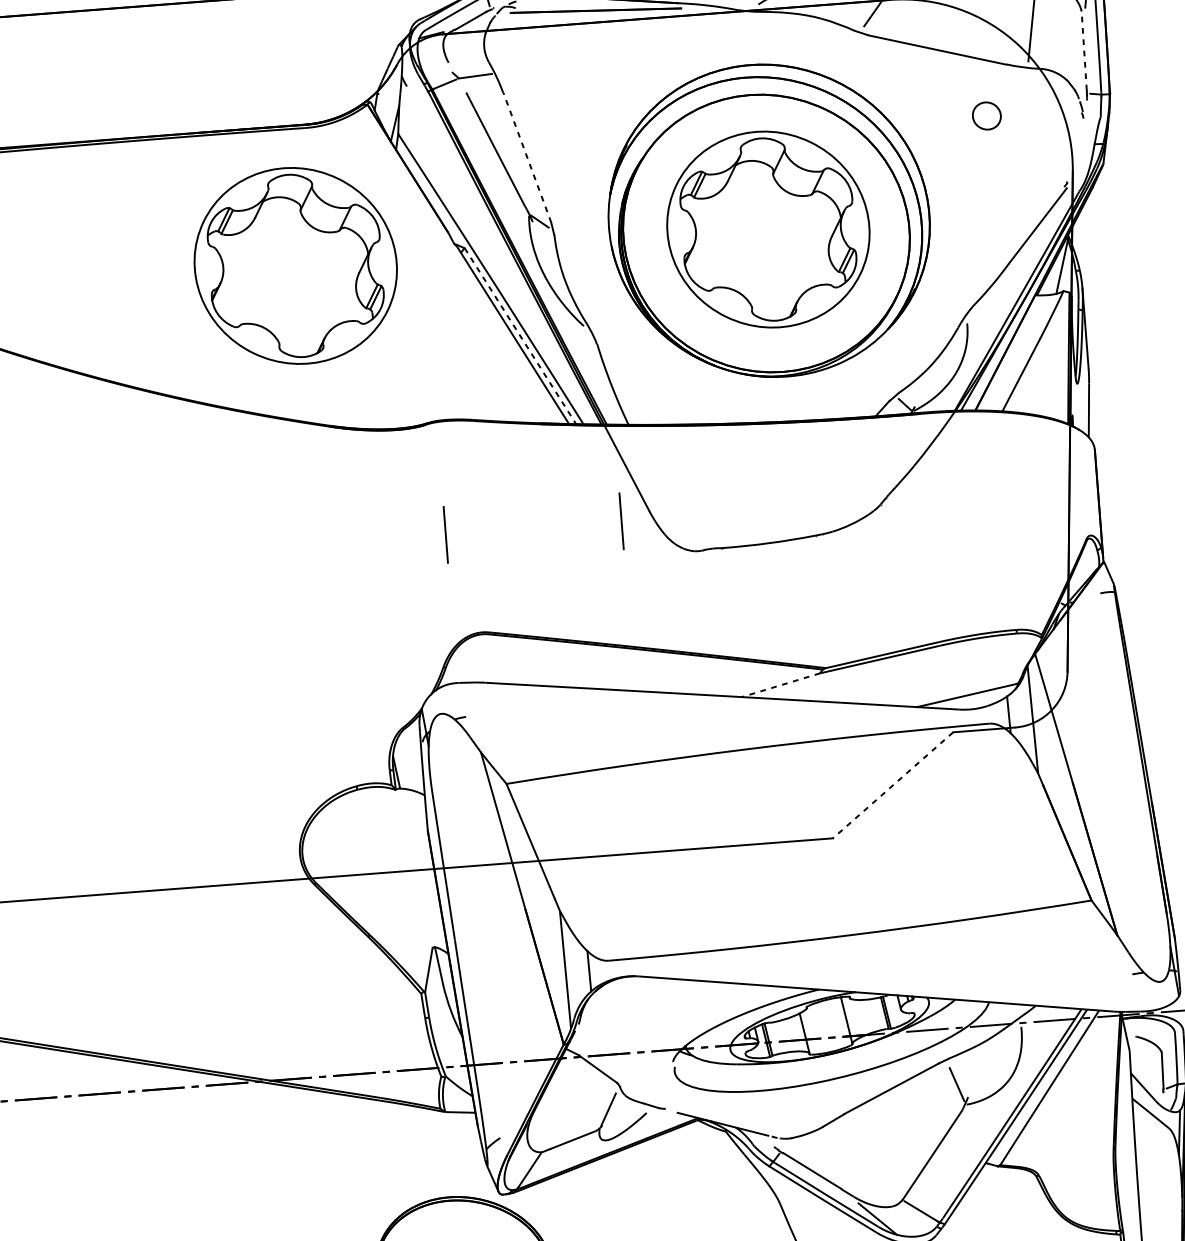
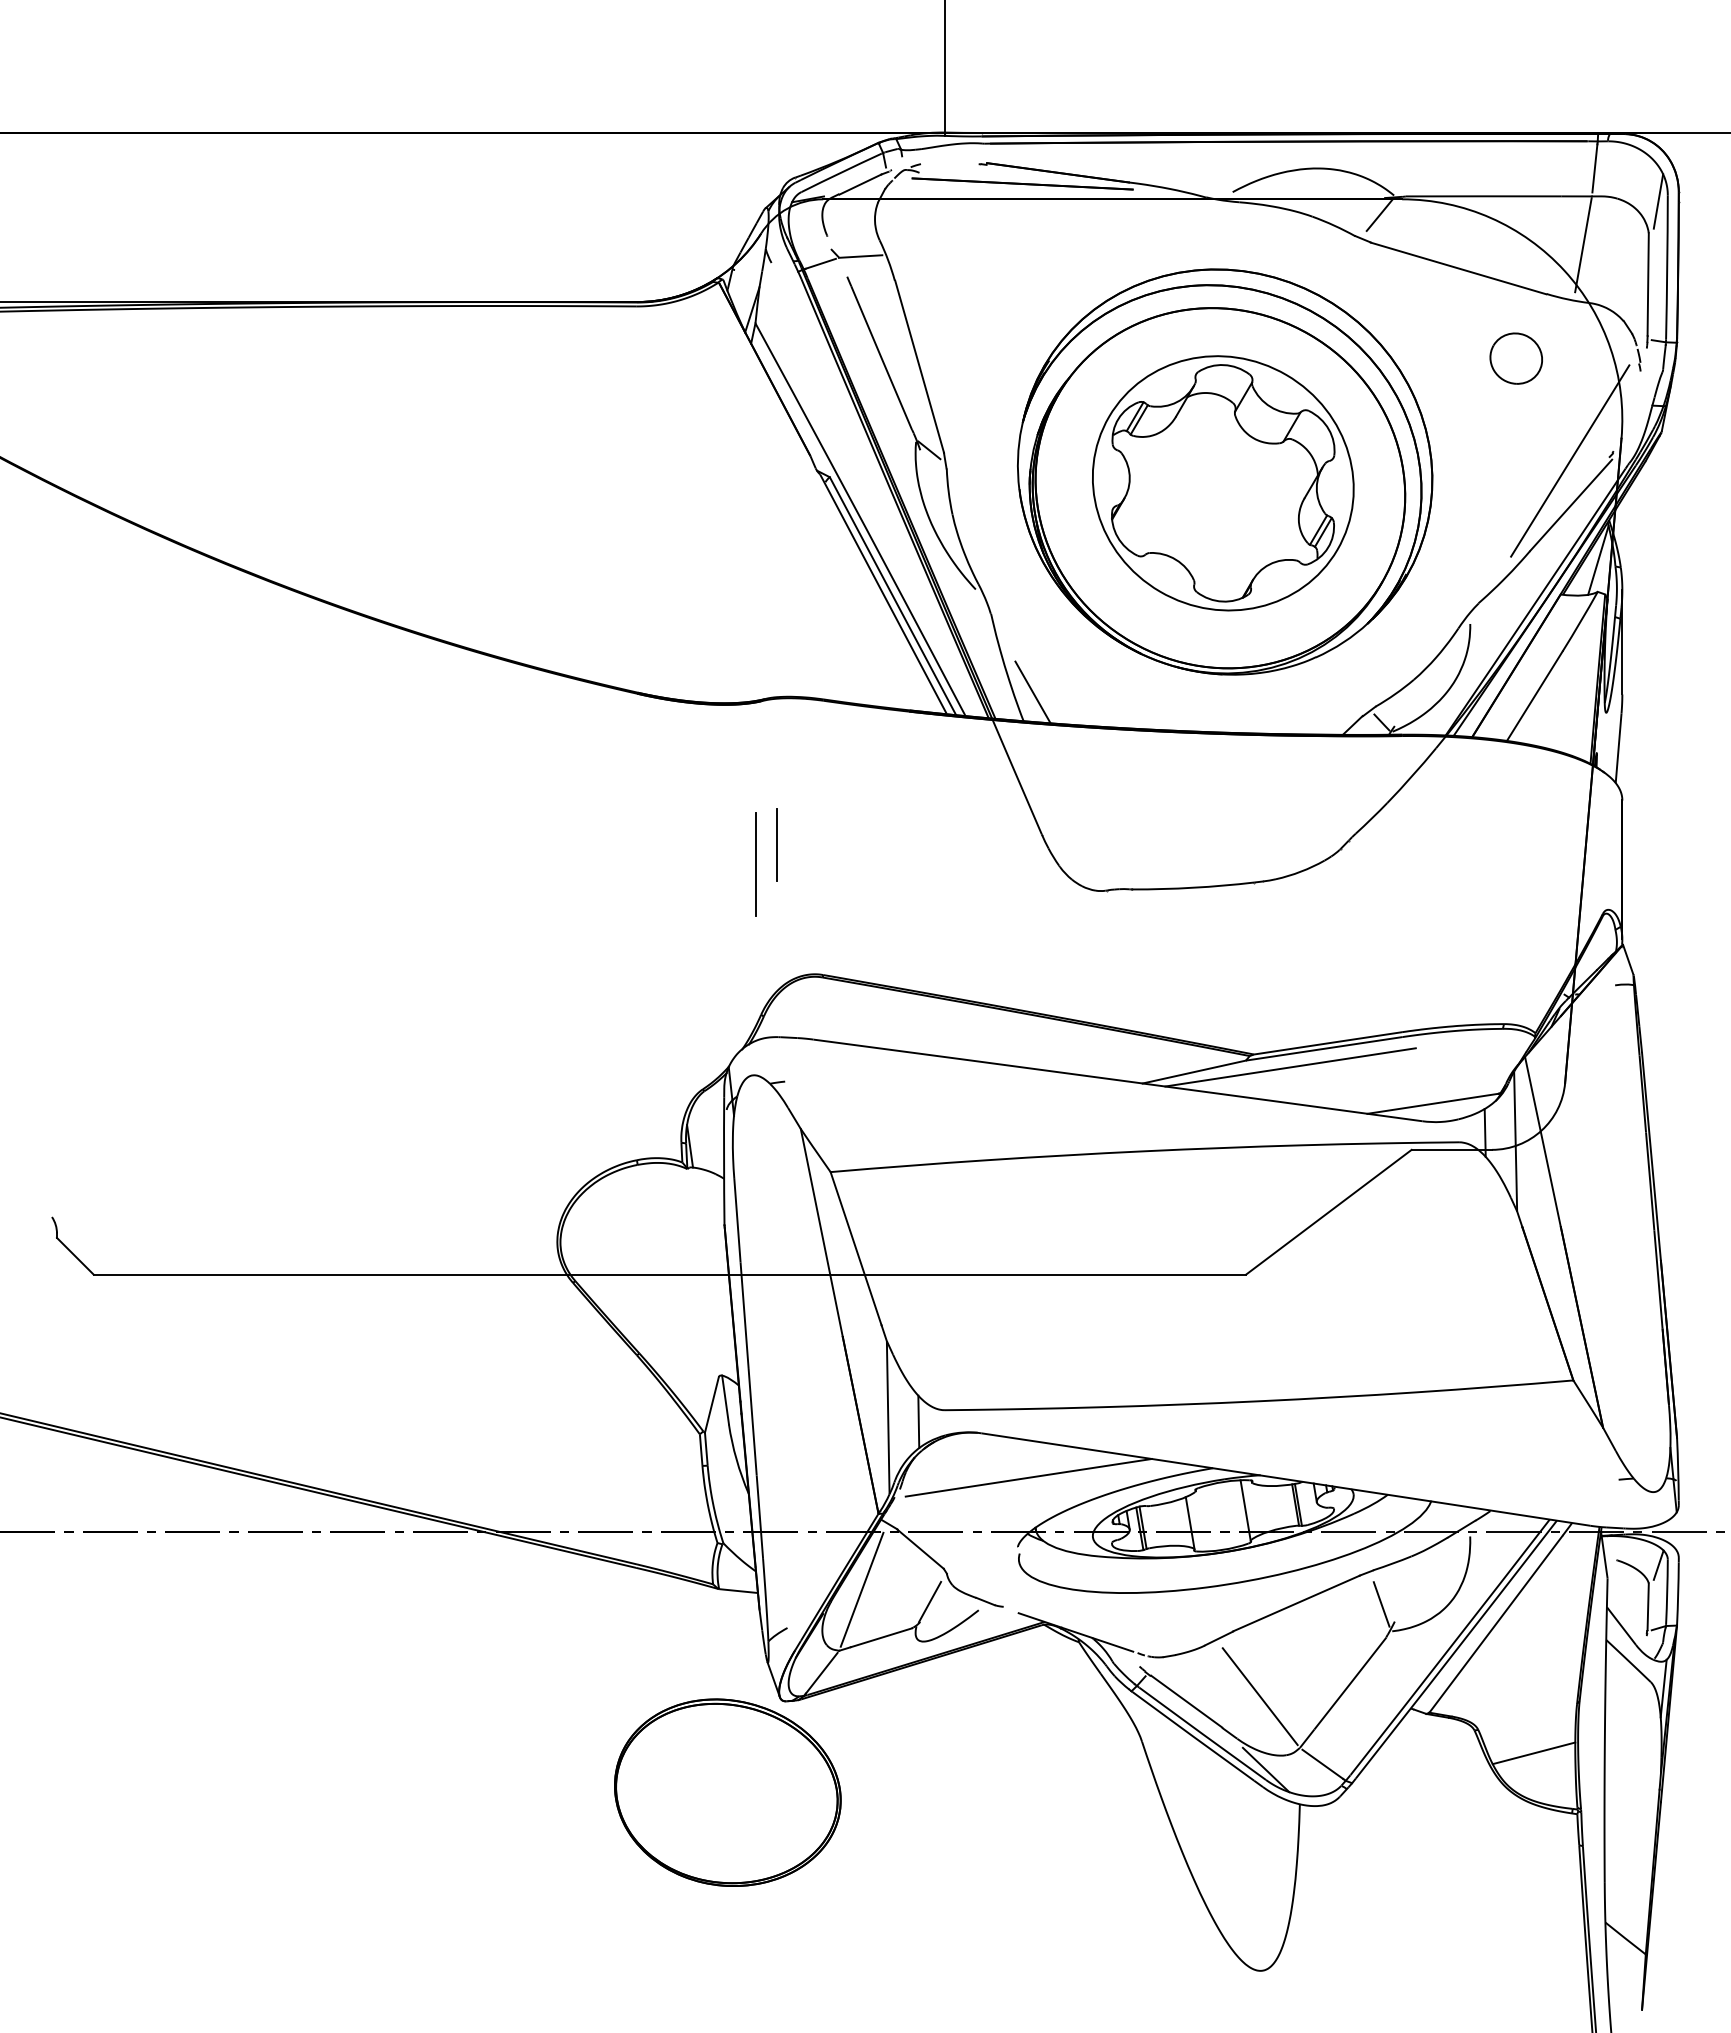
line: (1084, 50) -> (1648, 283), dashed -> solid
part: (986, 115) -> (1515, 358), size x1.43
line: (527, 157) -> (919, 366), dashed -> solid
line: (1034, 191) -> (1570, 460), added
part: (295, 266) -> (610, 483), removed
line: (520, 336) -> (893, 596), dashed -> solid
line: (633, 402) -> (1032, 692), added
line: (621, 521) -> (1004, 844), removed
line: (430, 551) -> (755, 864), added
line: (854, 675) -> (1290, 1067), added
line: (781, 685) -> (1194, 1072), dashed -> solid
line: (892, 785) -> (1328, 1212), dashed -> solid
line: (677, 1007) -> (1028, 1477), added
line: (1168, 1037) -> (1658, 1564), added
line: (555, 1103) -> (861, 1589), added
line: (868, 1162) -> (1259, 1696), added
line: (1082, 1190) -> (1533, 1753), added

